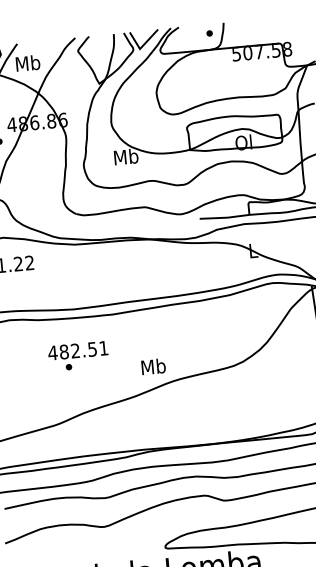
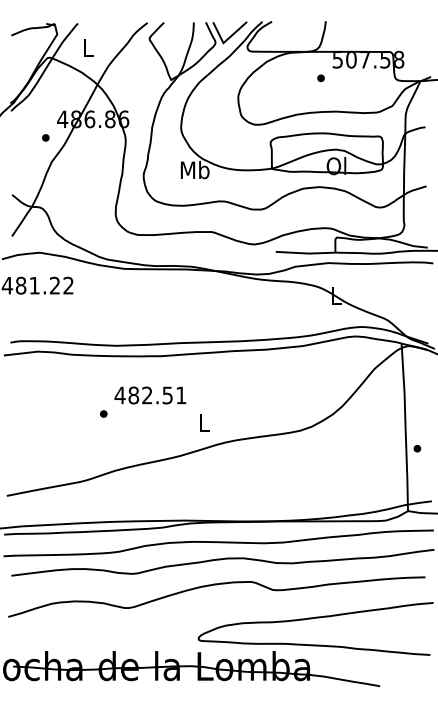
part: (209, 32) -> (320, 77), moved
text: (27, 63) -> (88, 47), Mb -> L
text: (78, 350) -> (150, 395), moved
text: (153, 366) -> (204, 422), Mb -> L

